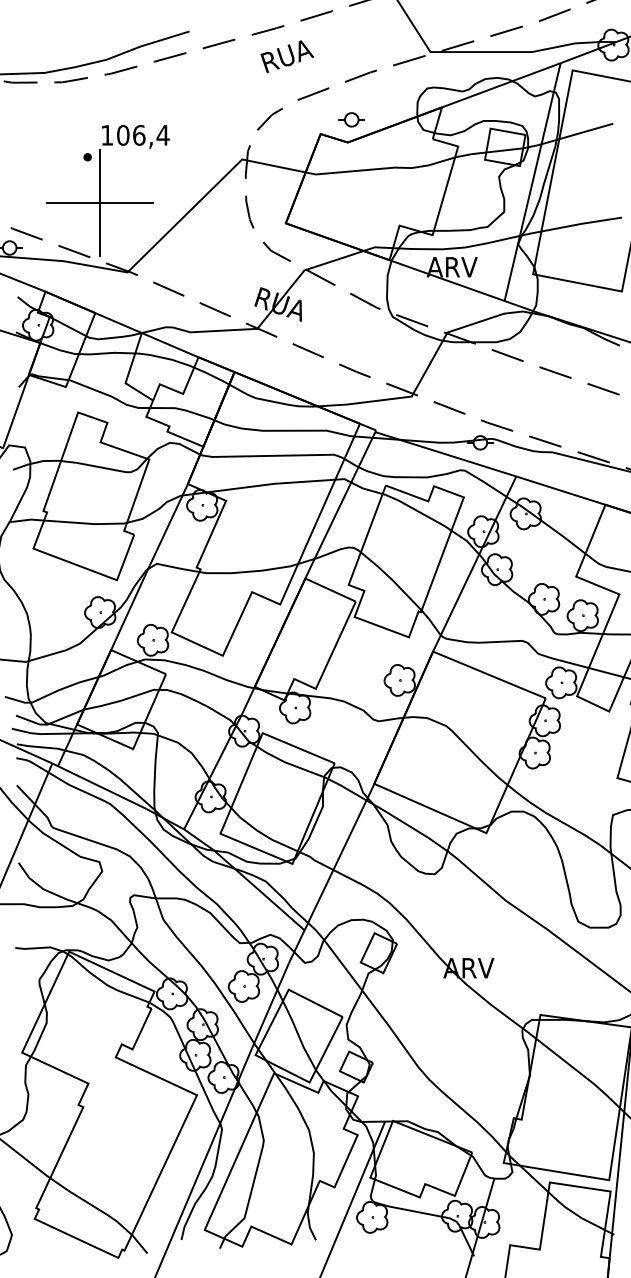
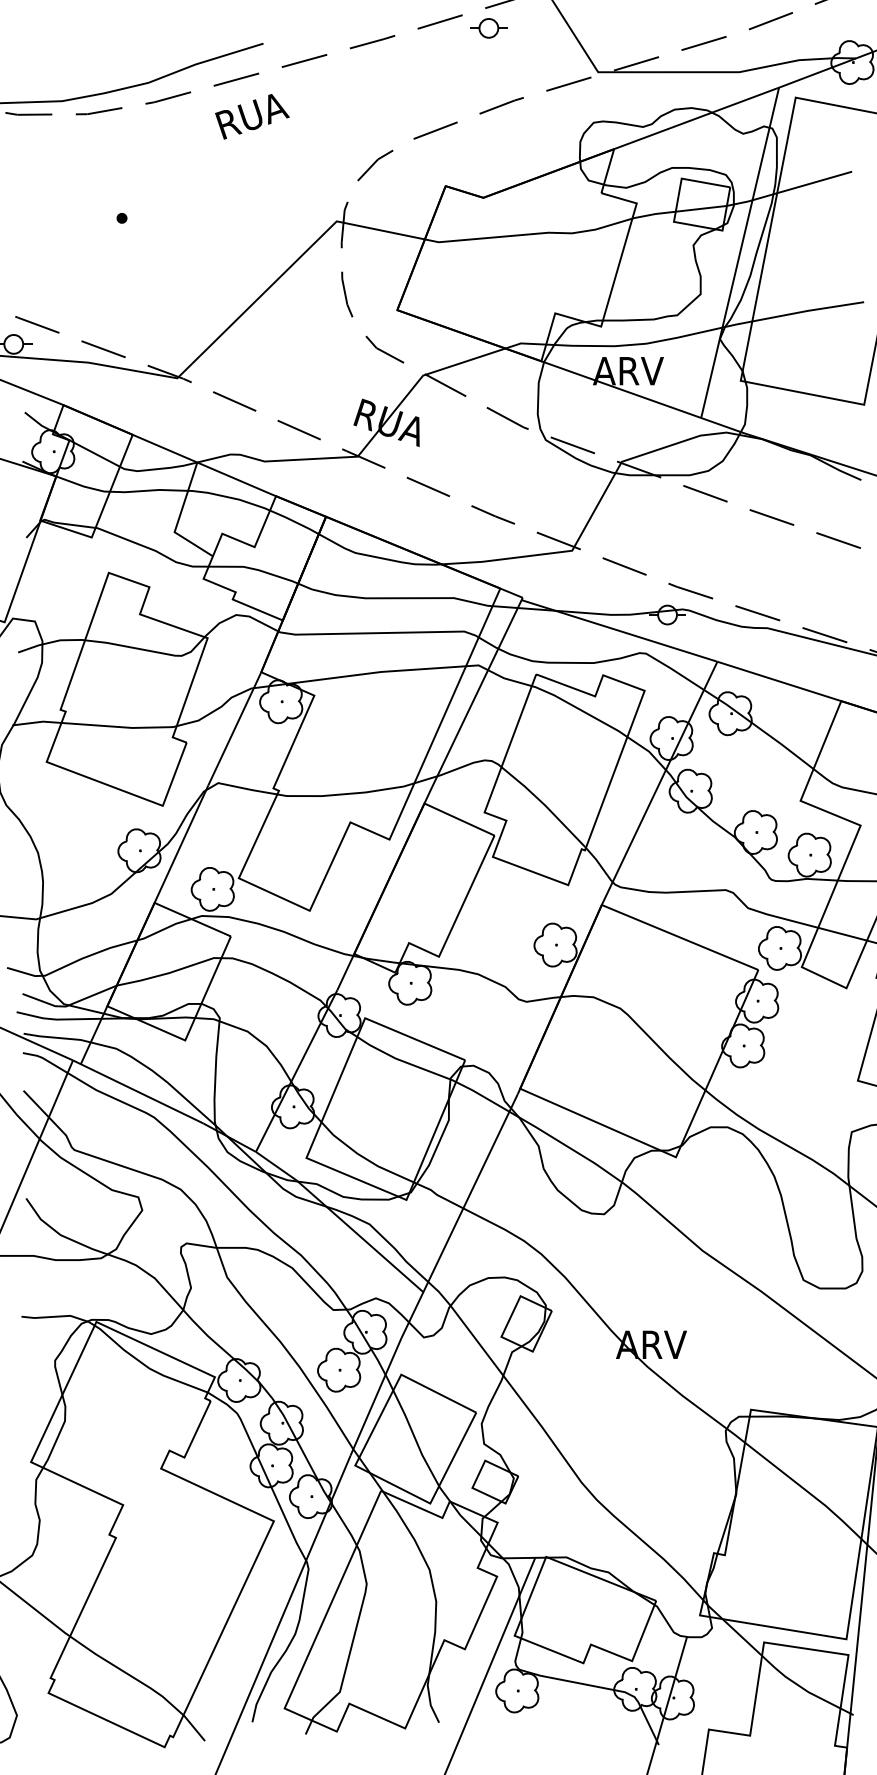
text: (287, 56) -> (252, 116), moved
part: (351, 119) -> (488, 28), moved
part: (100, 190) -> (139, 264), removed

